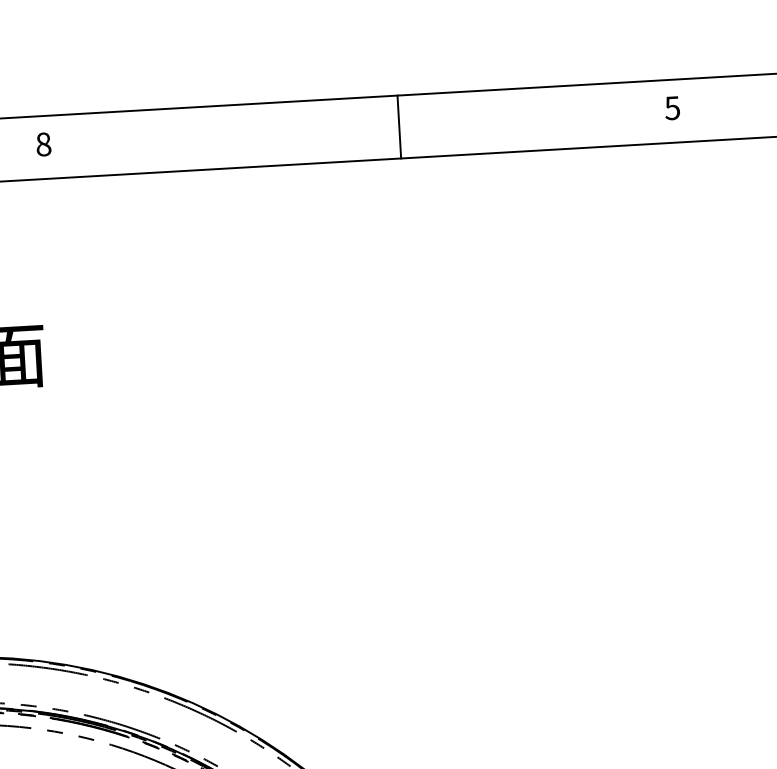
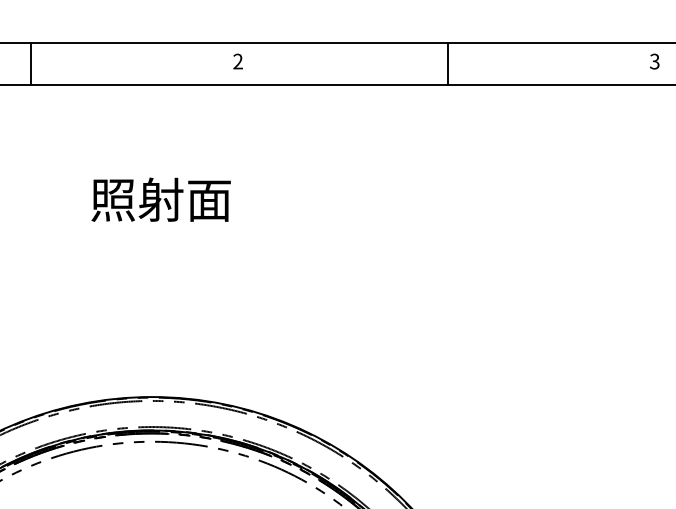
text: (671, 106) -> (654, 60), 5 -> 3
line: (399, 126) -> (447, 63), moved
text: (42, 144) -> (237, 61), 8 -> 2

